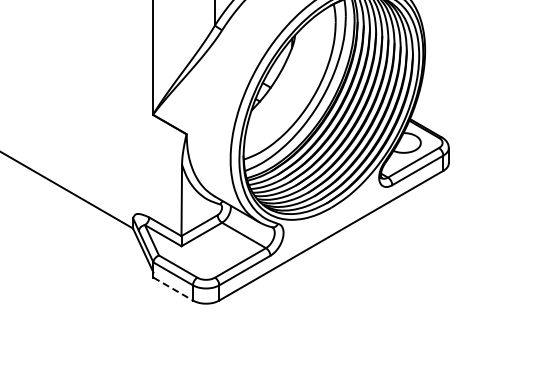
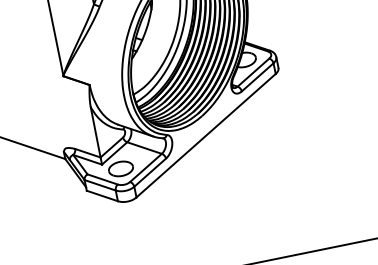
part: (206, 257) -> (121, 168), added
line: (173, 289) -> (102, 196), dashed -> solid

